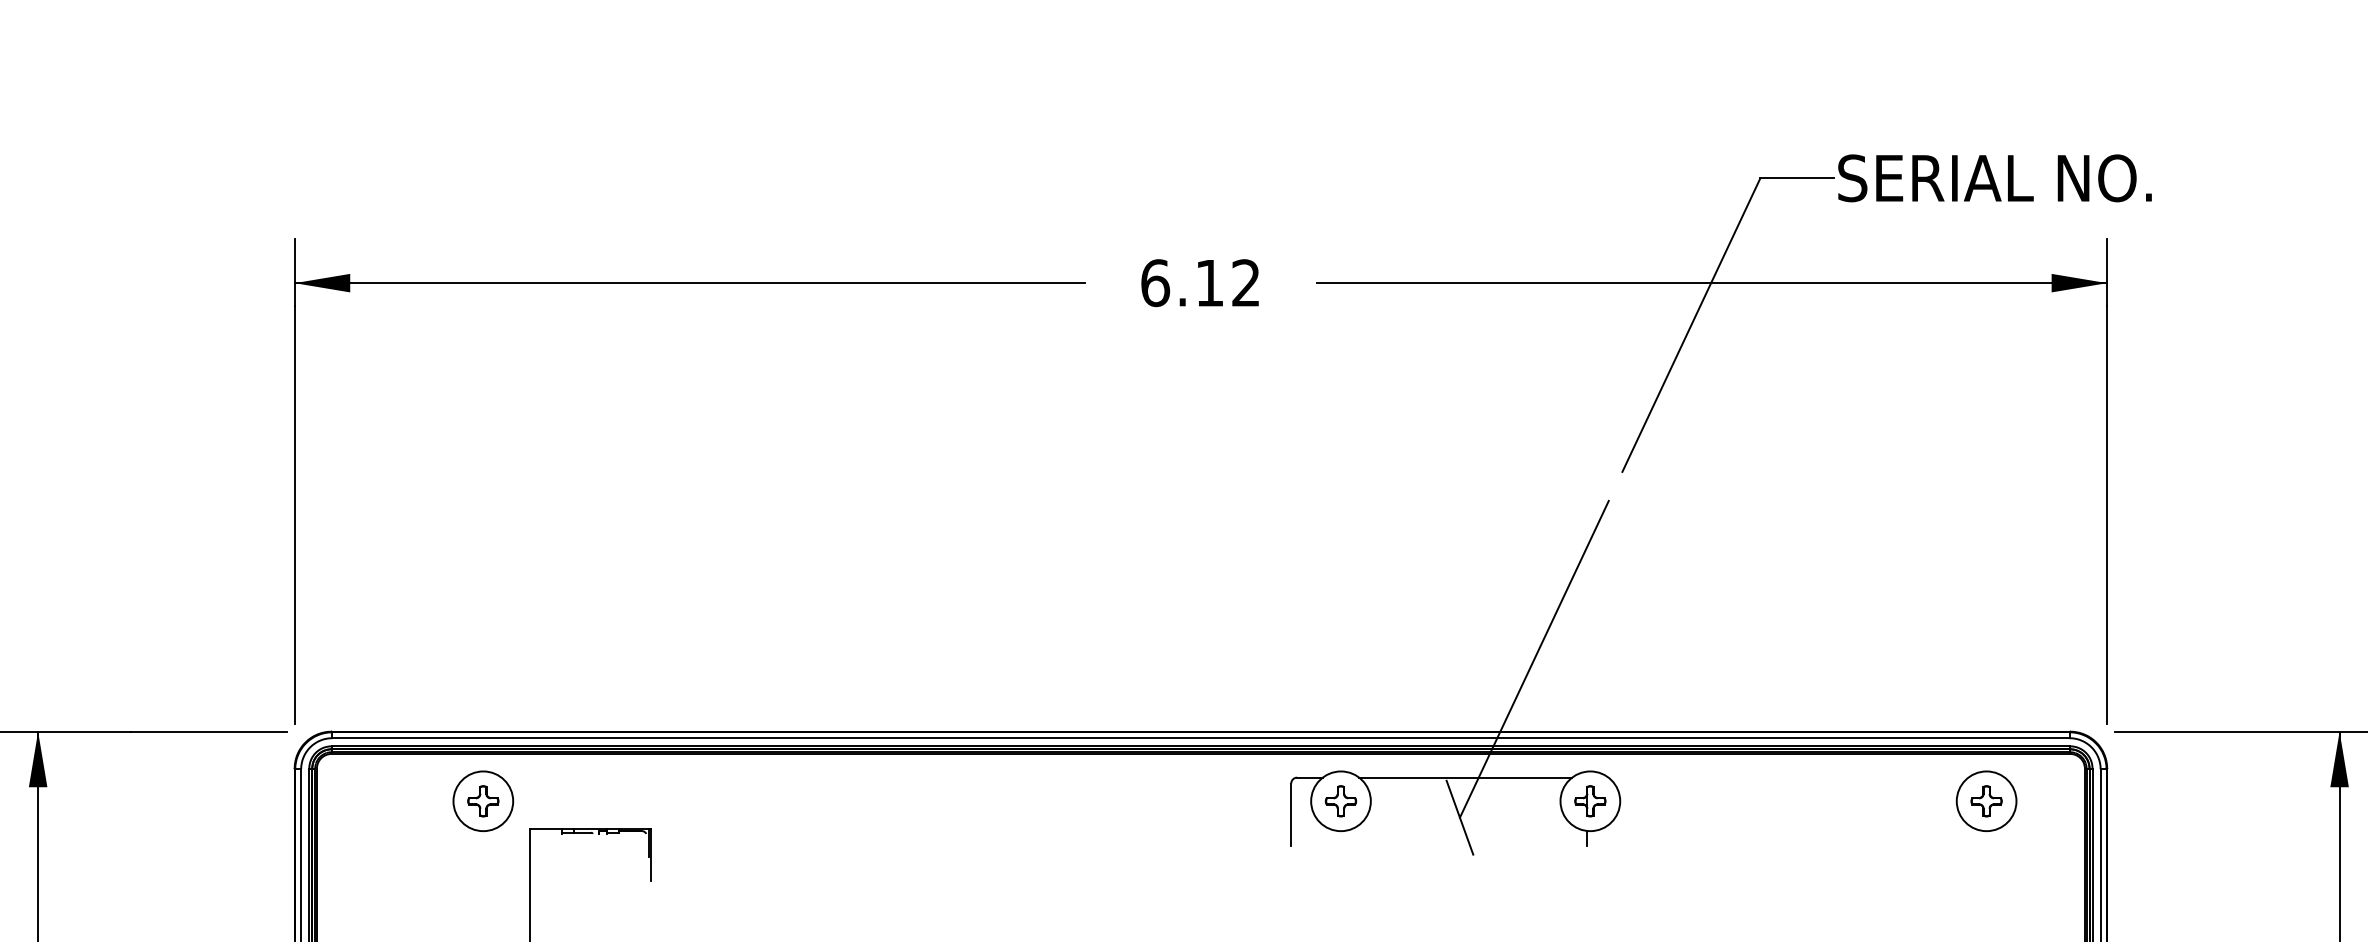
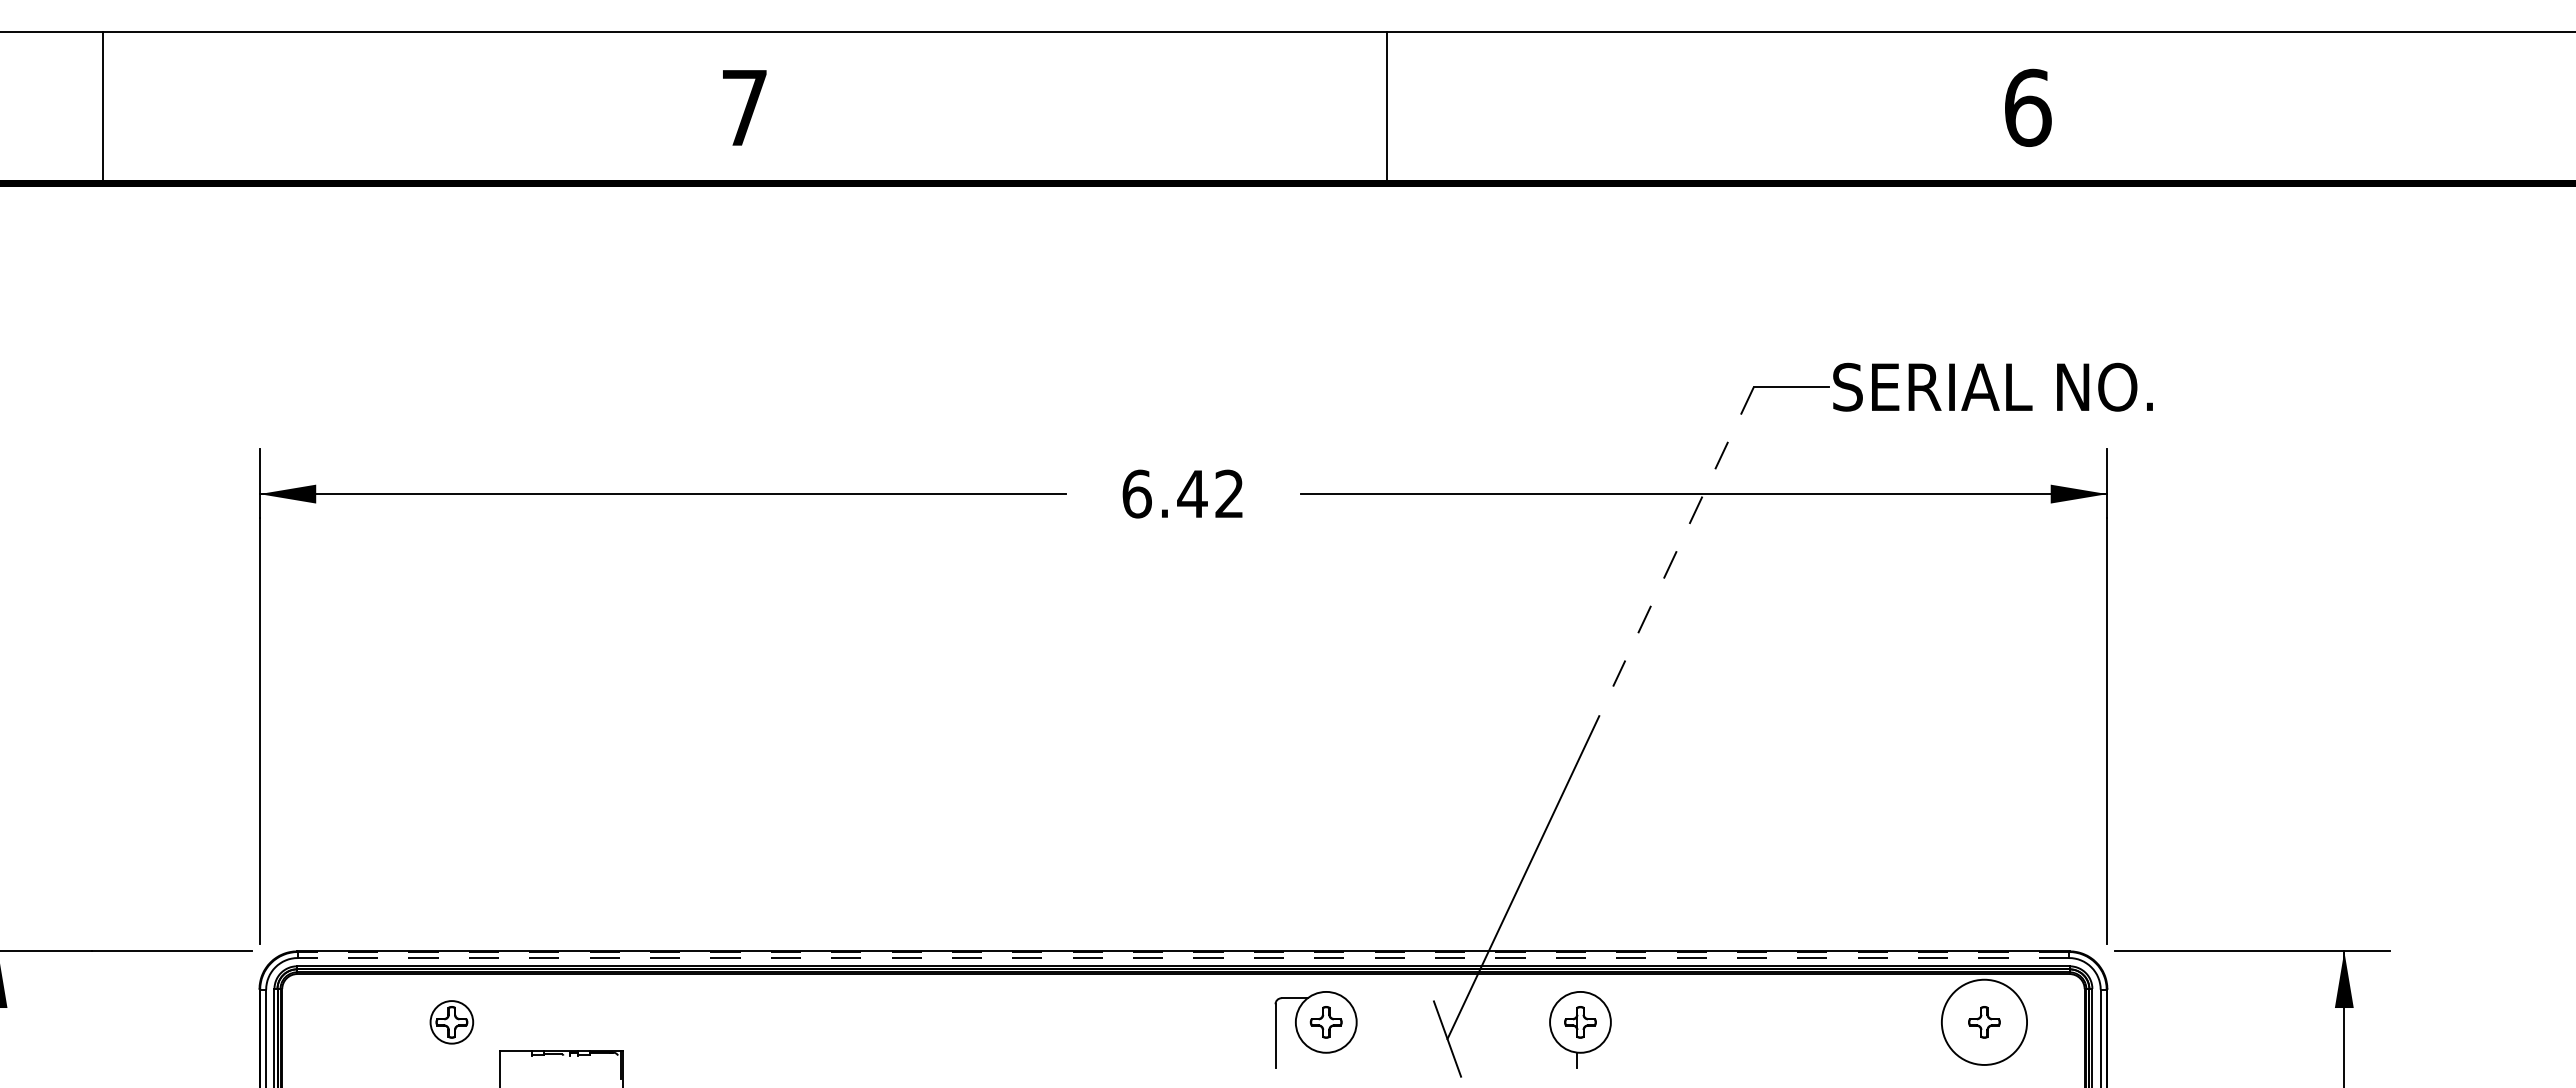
text: (1209, 282) -> (1192, 493), 6.12 -> 6.42
line: (1691, 325) -> (1683, 537), solid -> dashed
line: (1200, 732) -> (1183, 952), solid -> dashed
line: (1200, 738) -> (1183, 958), solid -> dashed
line: (1465, 777) -> (1453, 998), removed
circle: (482, 800) -> (451, 1021), size x0.7
circle: (1986, 800) -> (1984, 1021), size x1.4

